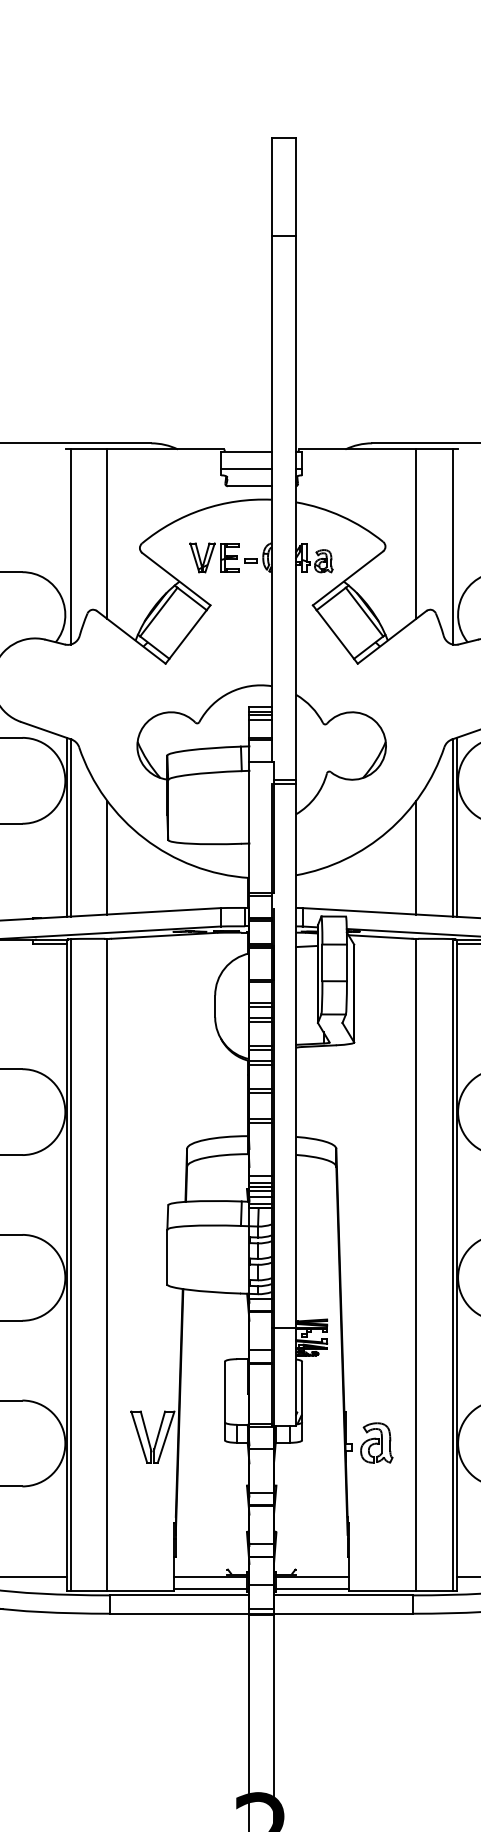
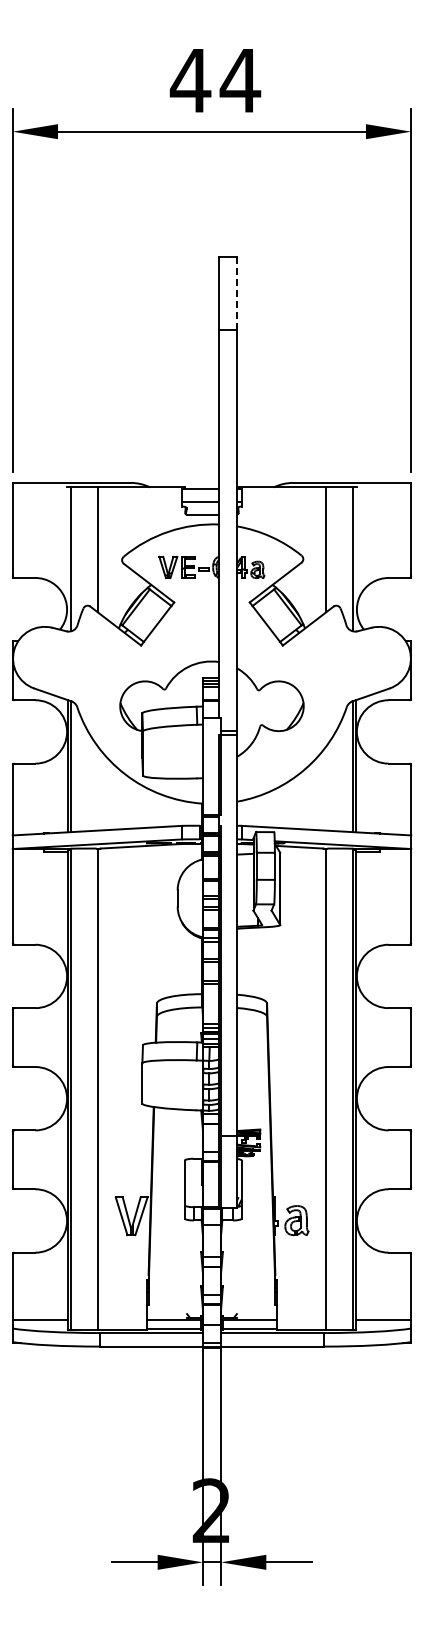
line: (296, 188) -> (237, 294), solid -> dashed
line: (107, 857) -> (98, 788), removed
line: (415, 857) -> (325, 788), removed

